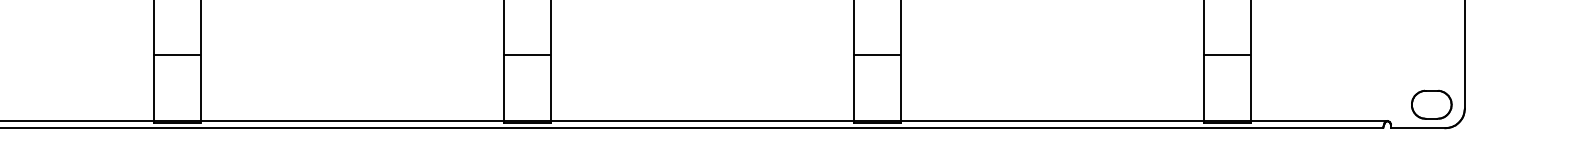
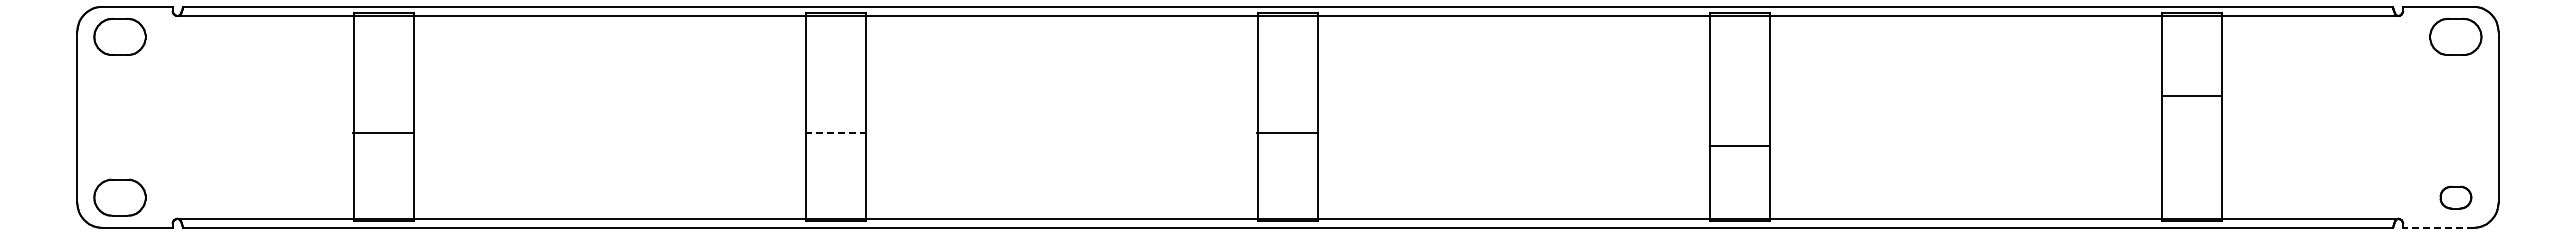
line: (176, 54) -> (835, 132), solid -> dashed
line: (877, 54) -> (1739, 145), moved
line: (1227, 54) -> (2191, 95), moved
part: (1431, 104) -> (2455, 197), size x0.6
line: (1418, 128) -> (2438, 228), solid -> dashed

